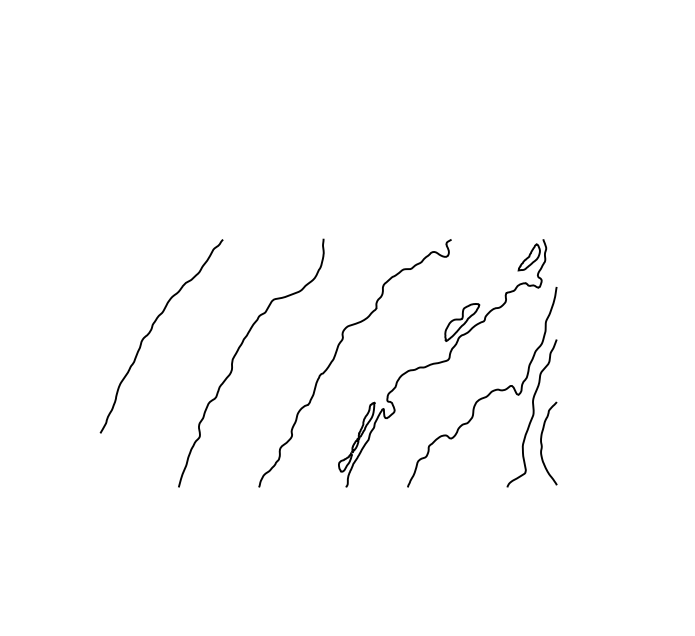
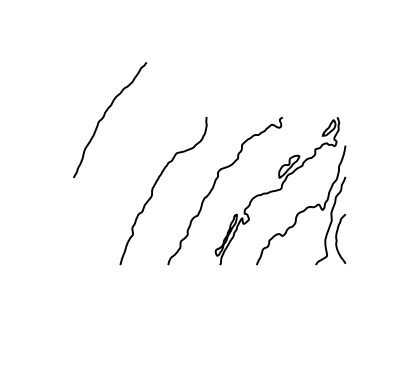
curve: (152, 332) -> (104, 117), moved

